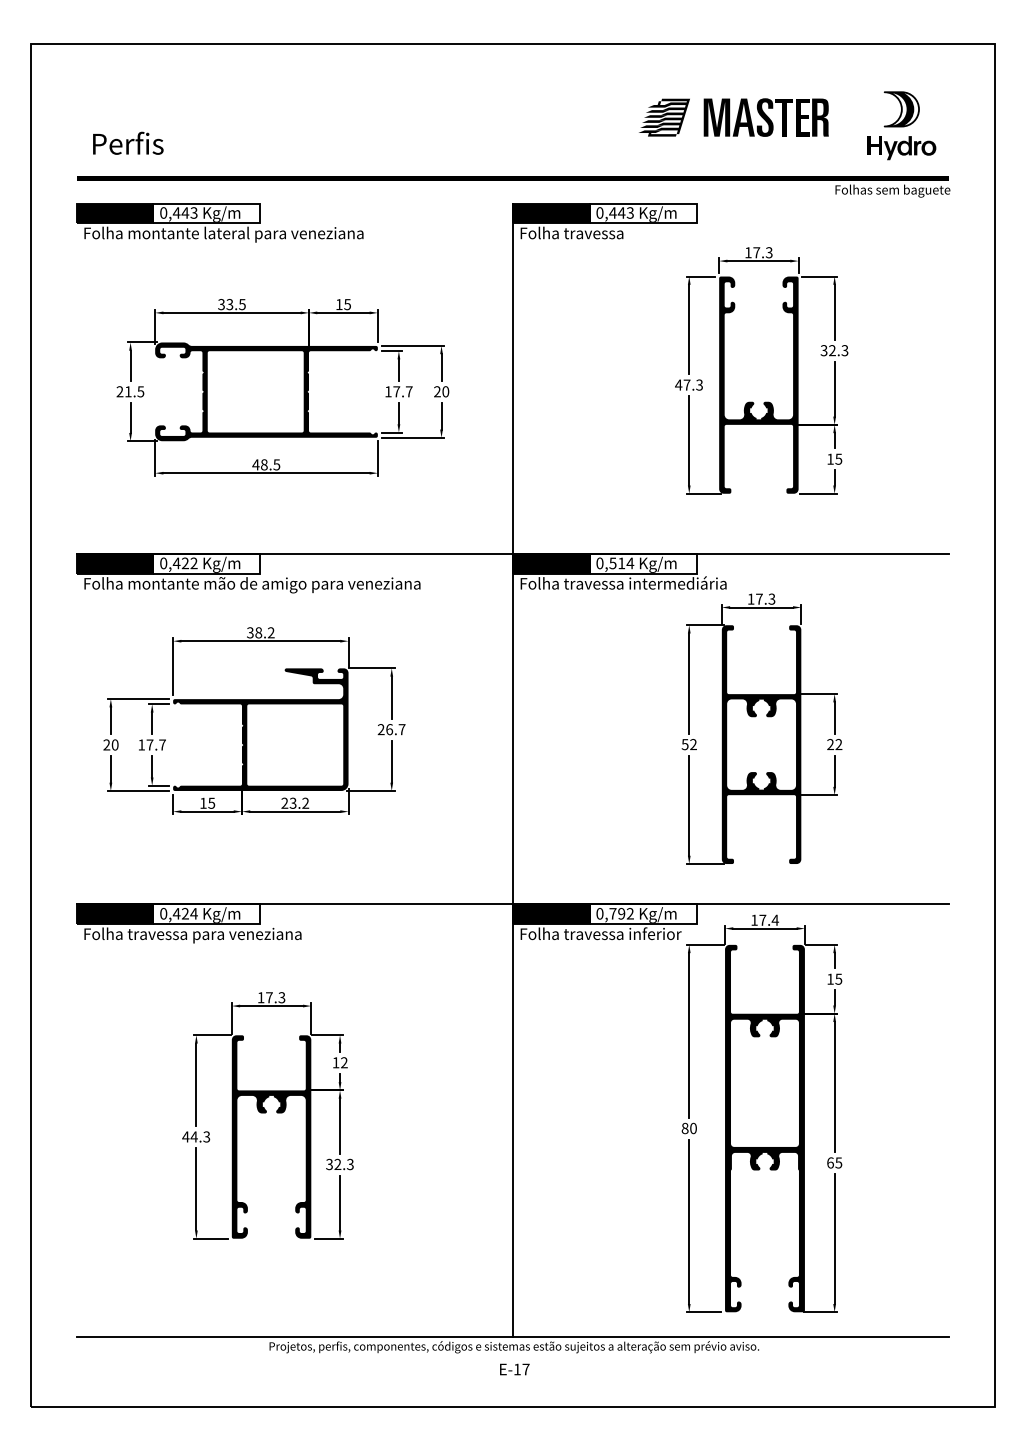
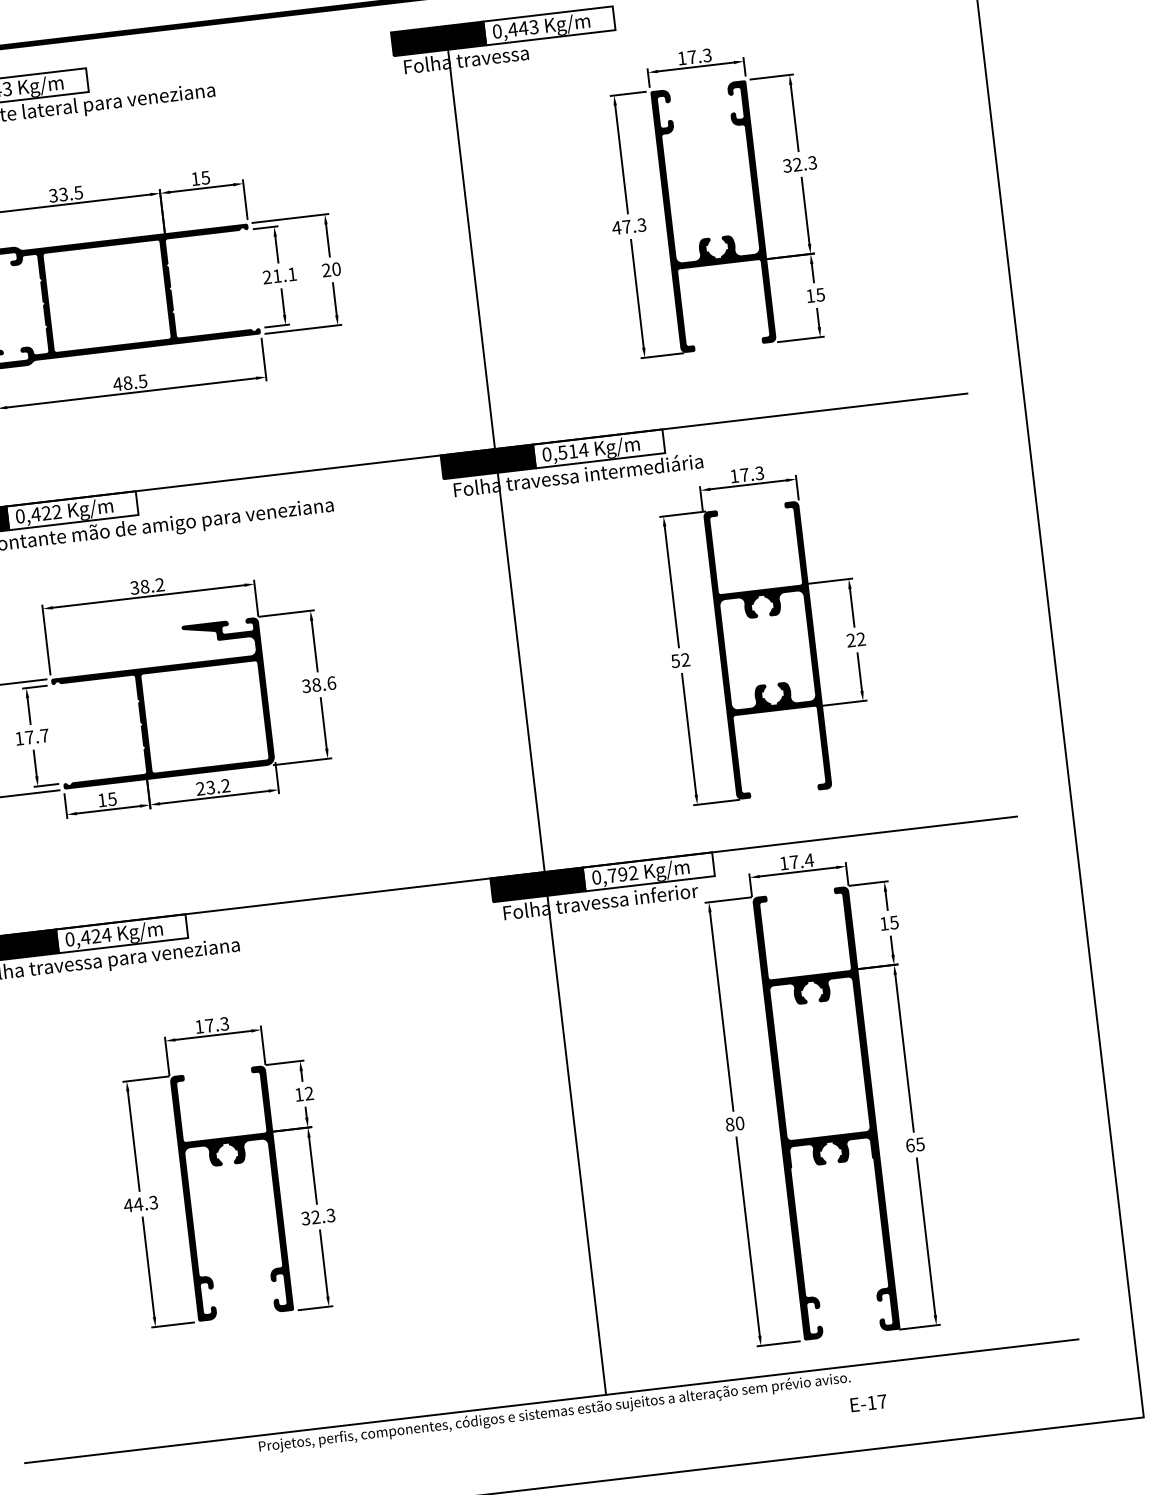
text: (398, 391) -> (279, 275), 17.7 -> 21.1
text: (391, 729) -> (318, 684), 26.7 -> 38.6
line: (512, 770) -> (525, 710), moved
text: (514, 1369) -> (868, 1403), moved

